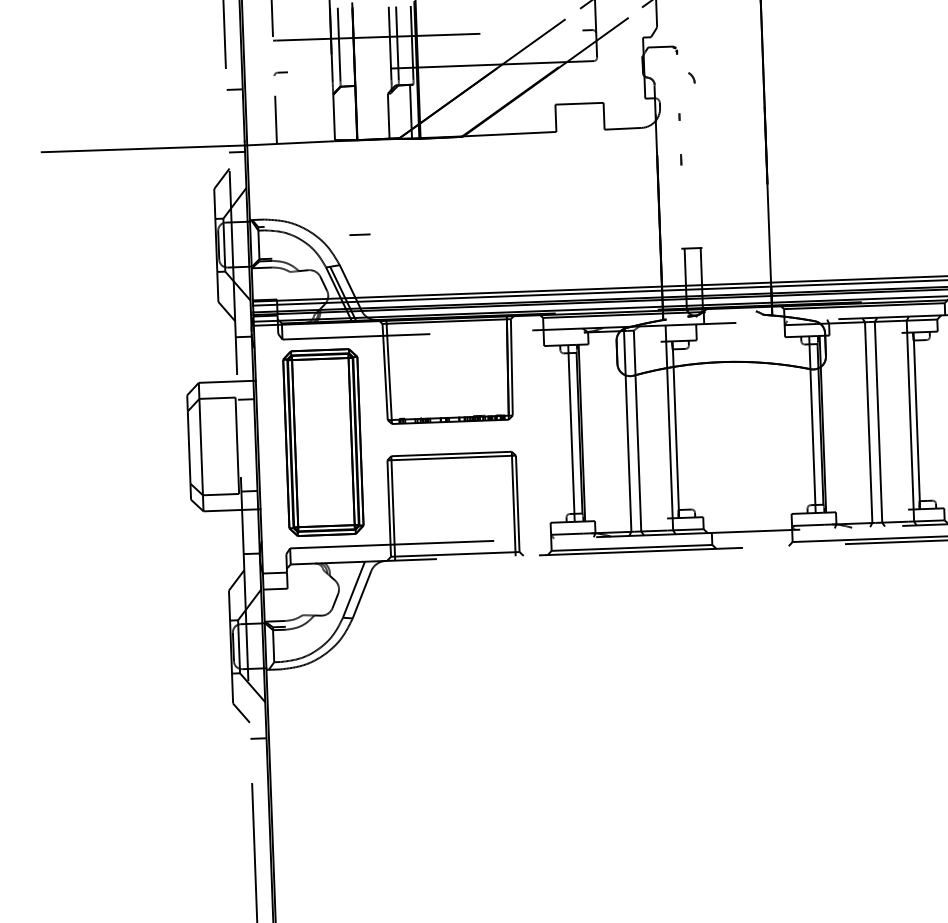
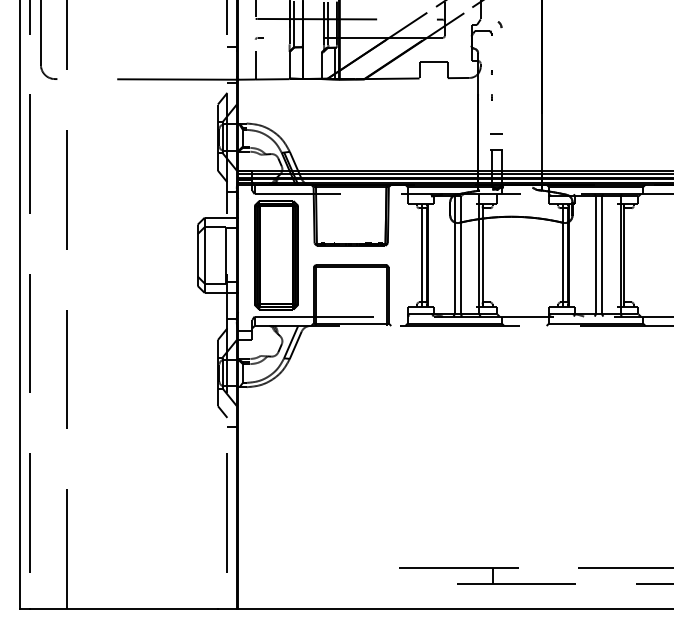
part: (691, 77) -> (499, 24), moved
line: (360, 233) -> (496, 133), moved

